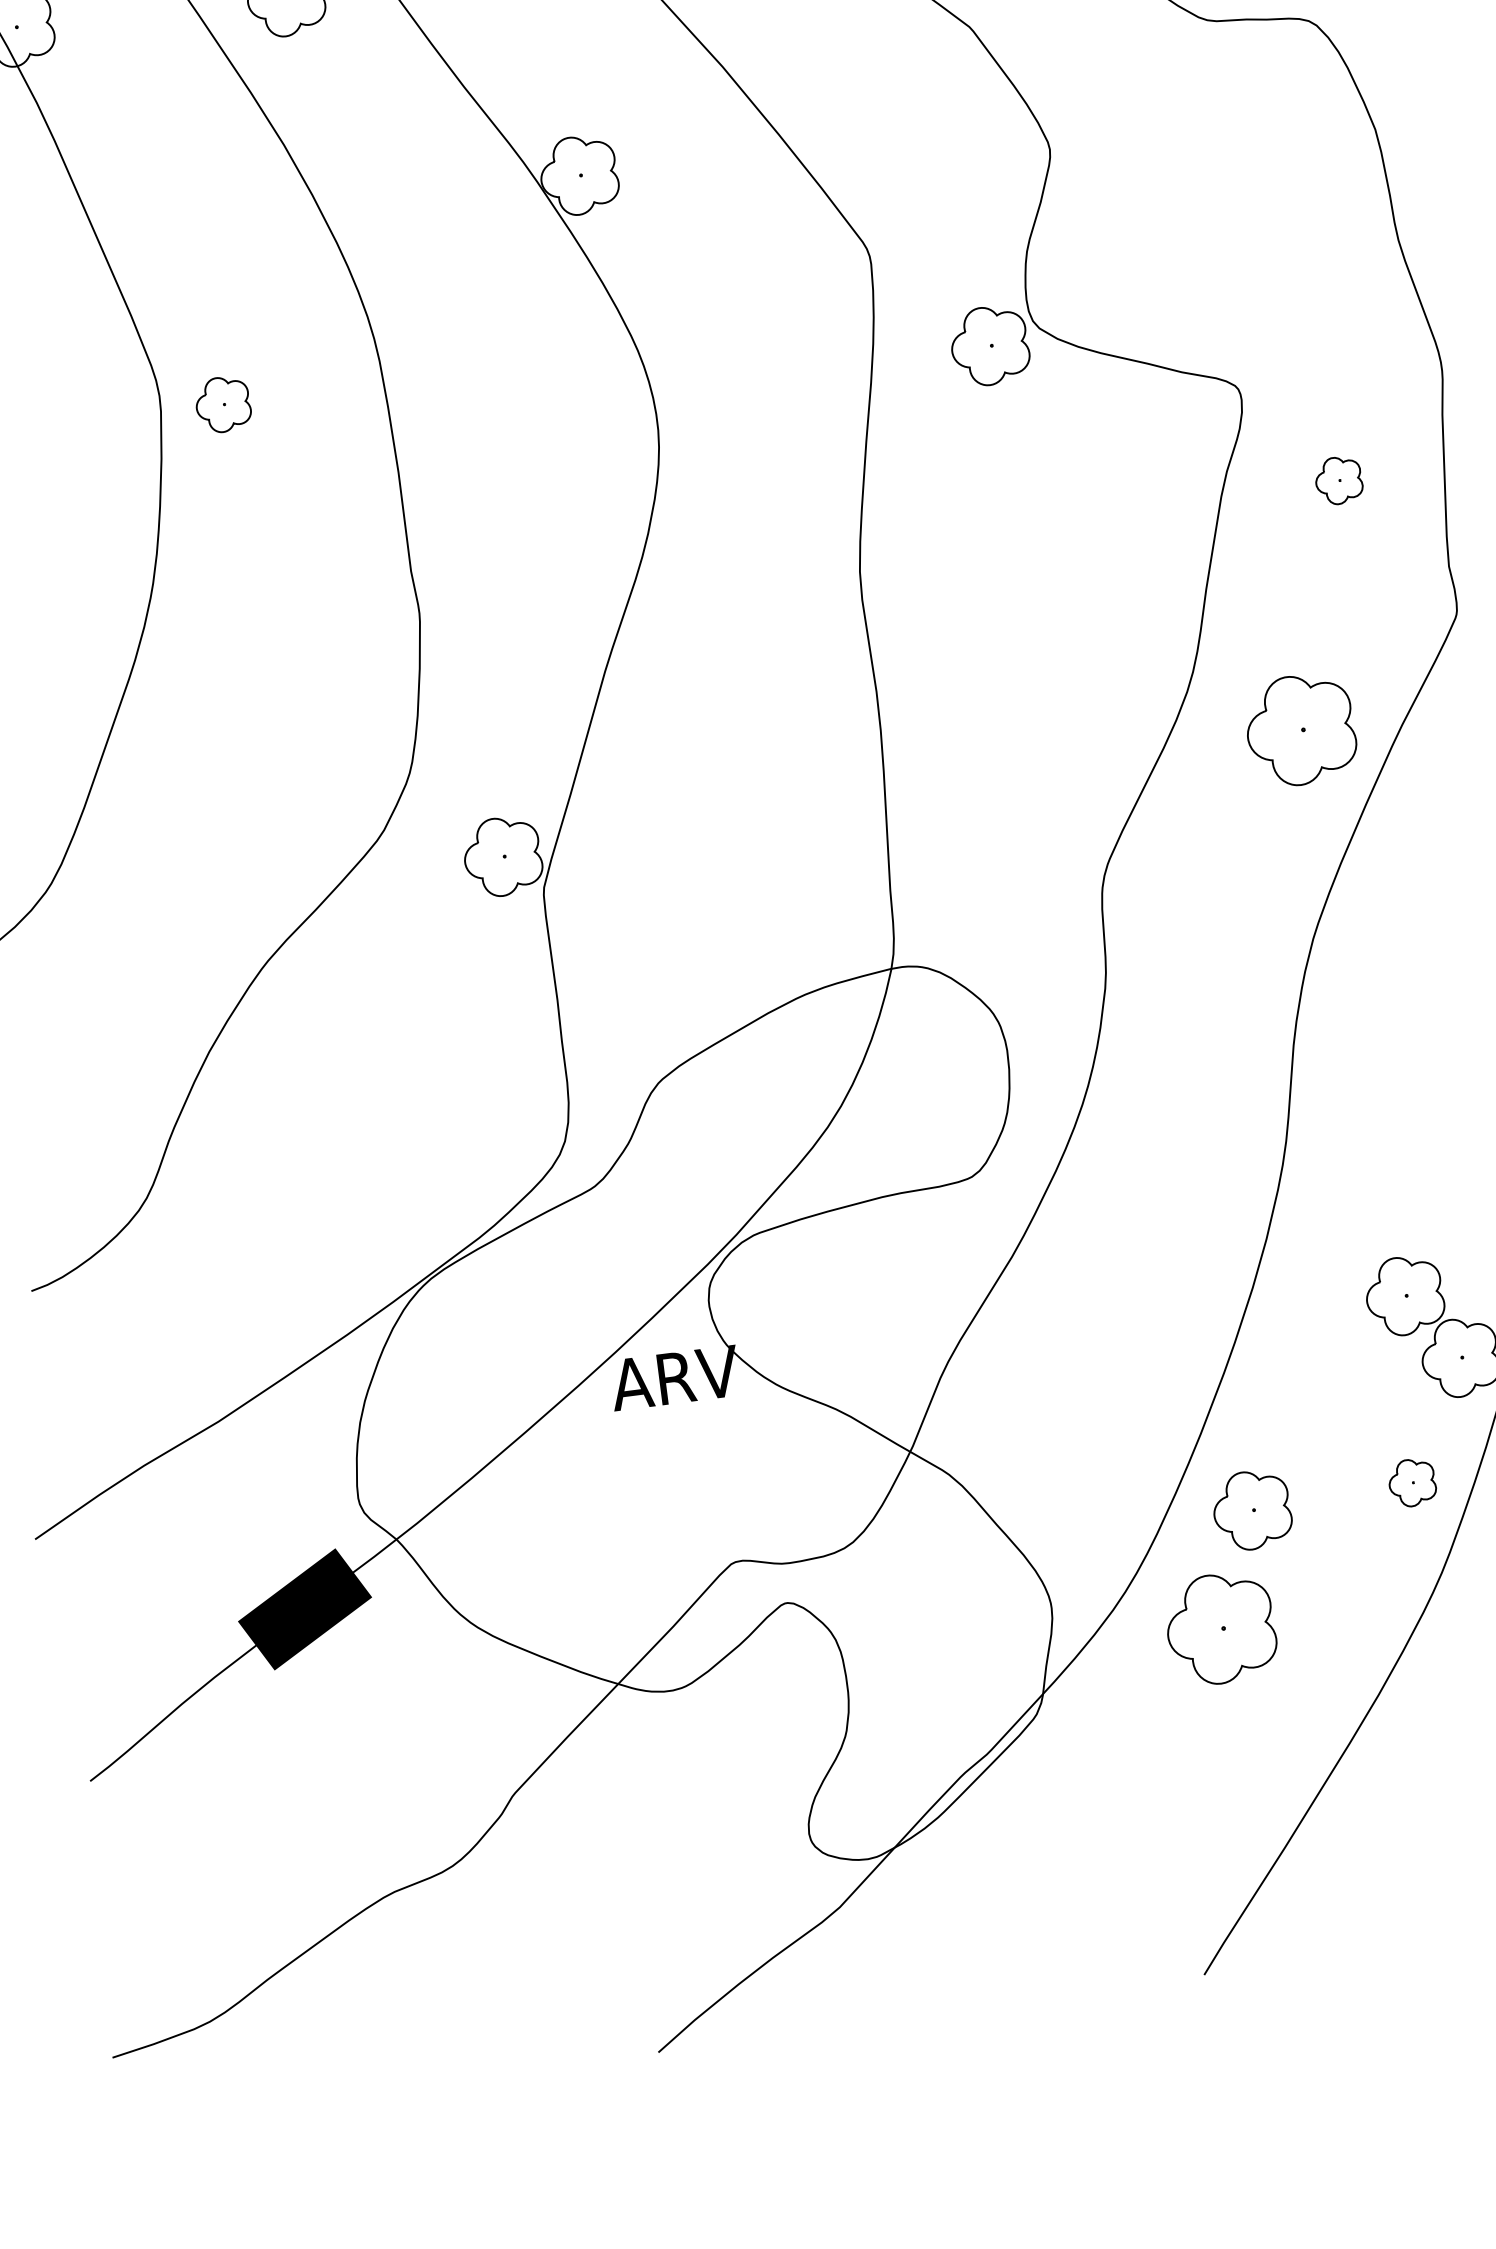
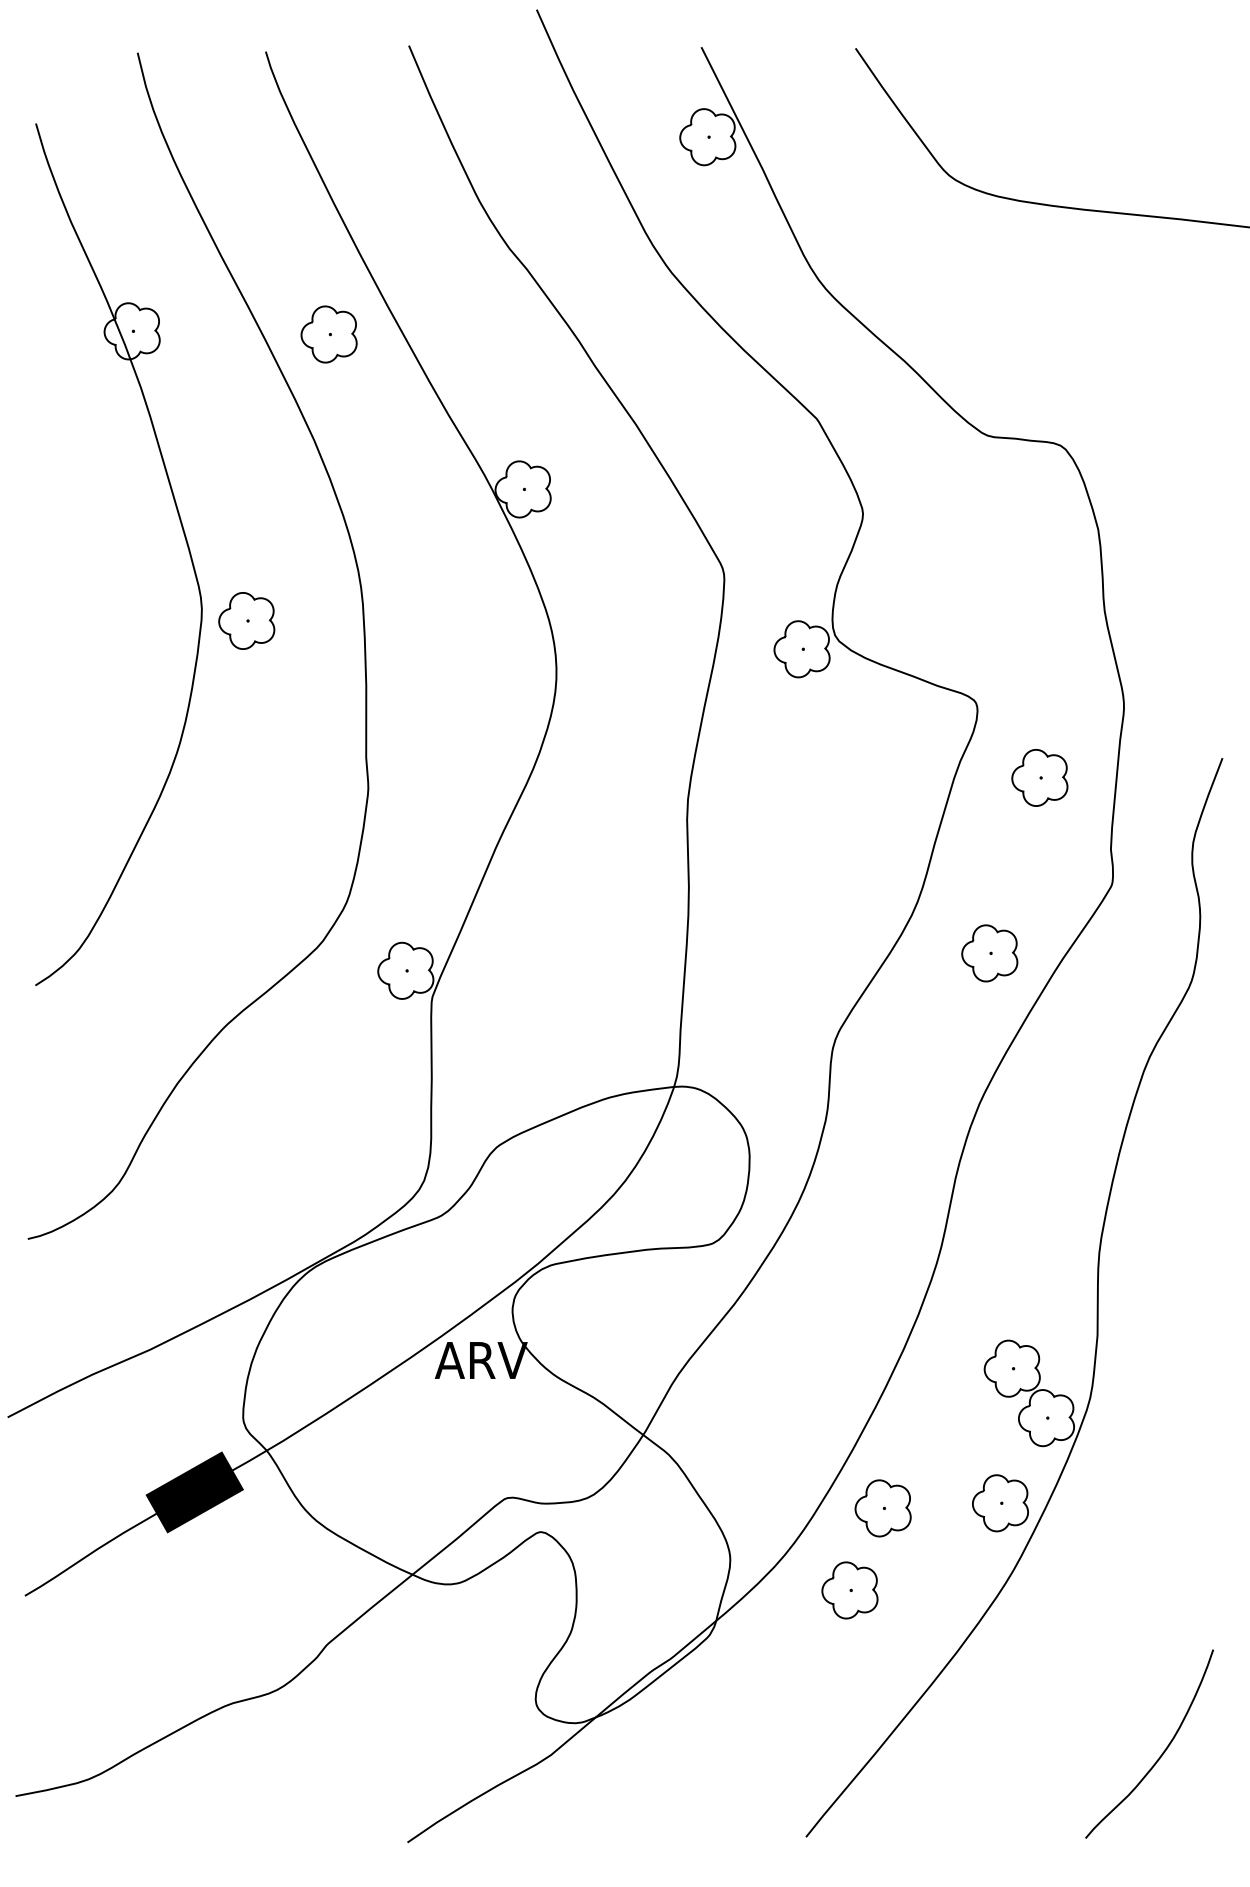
part: (222, 404) -> (246, 620), size x1.43
part: (1338, 480) -> (1039, 777), size x1.67
part: (1300, 730) -> (989, 953), size x0.71
part: (1412, 1483) -> (1000, 1503), size x1.67
part: (1220, 1628) -> (849, 1590), size x0.71

